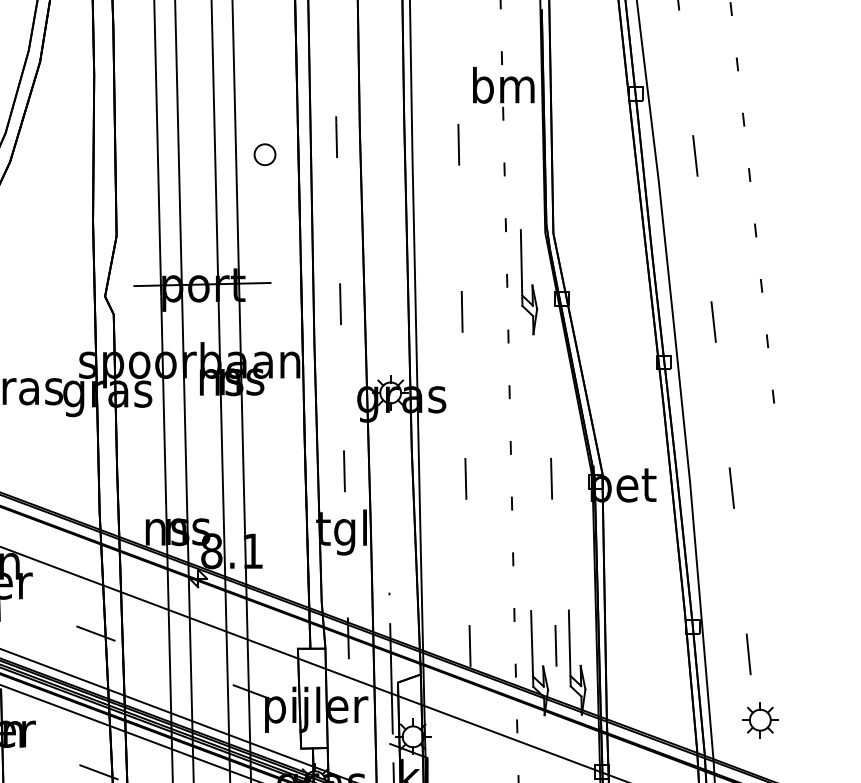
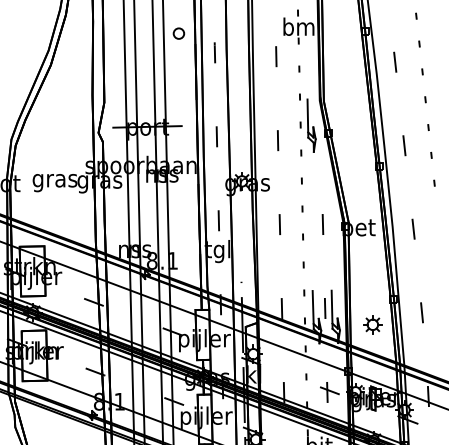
part: (264, 154) -> (178, 33), moved
part: (759, 719) -> (372, 324), moved

